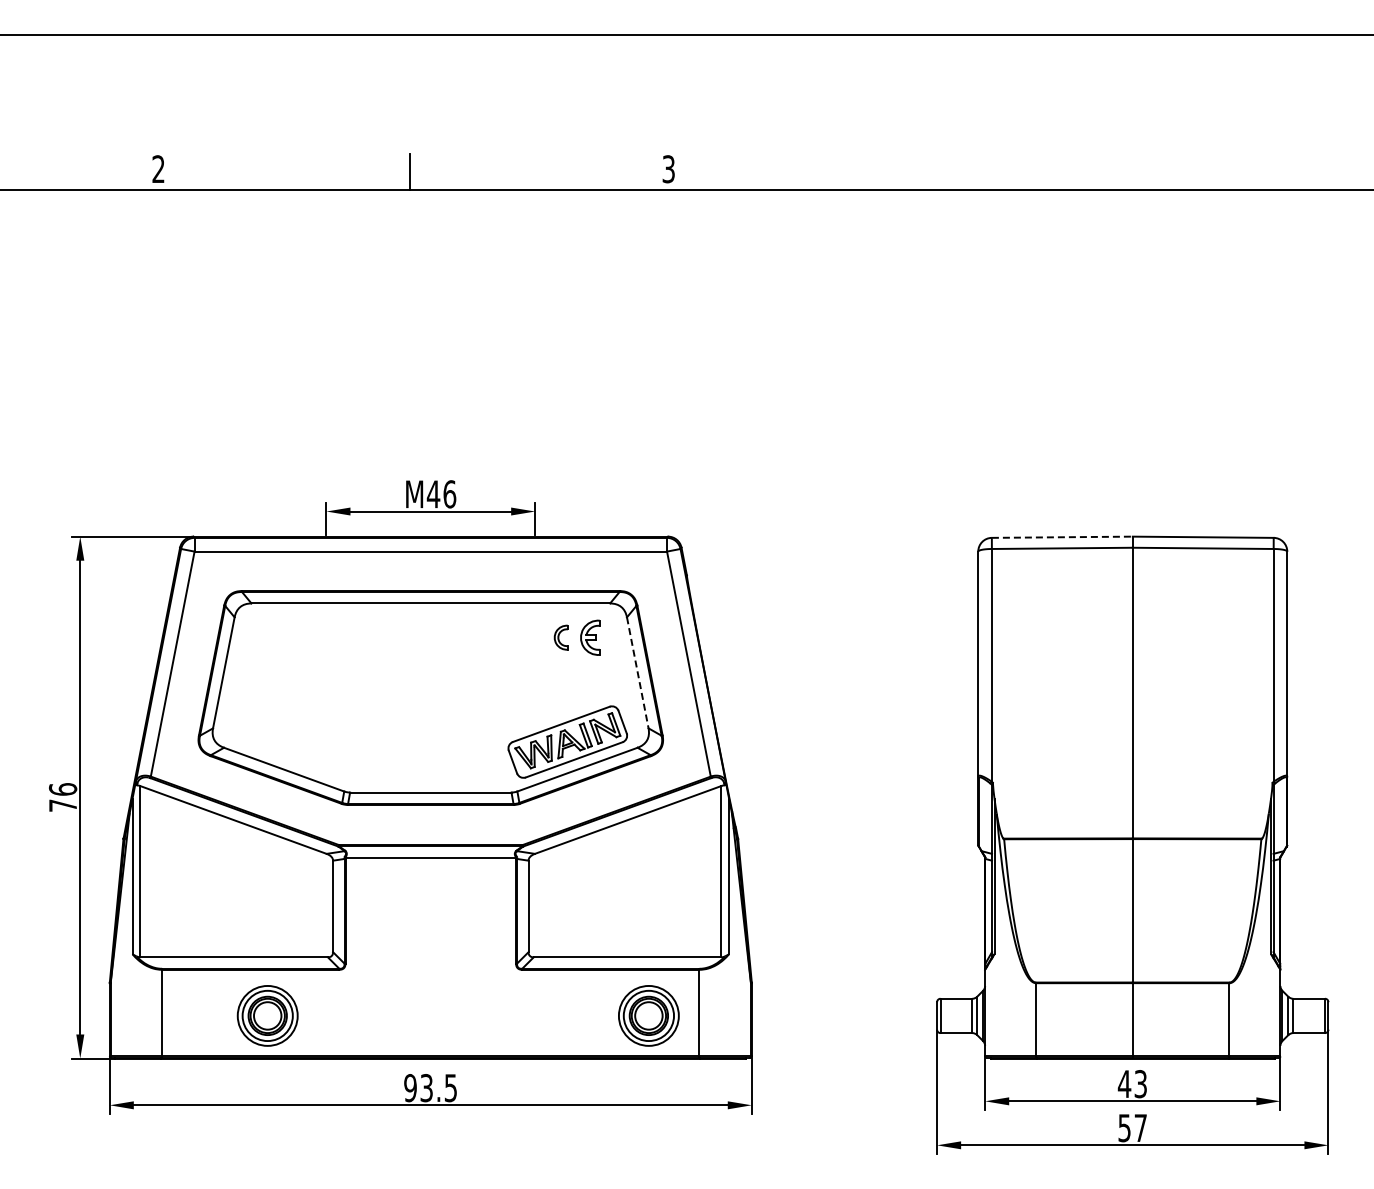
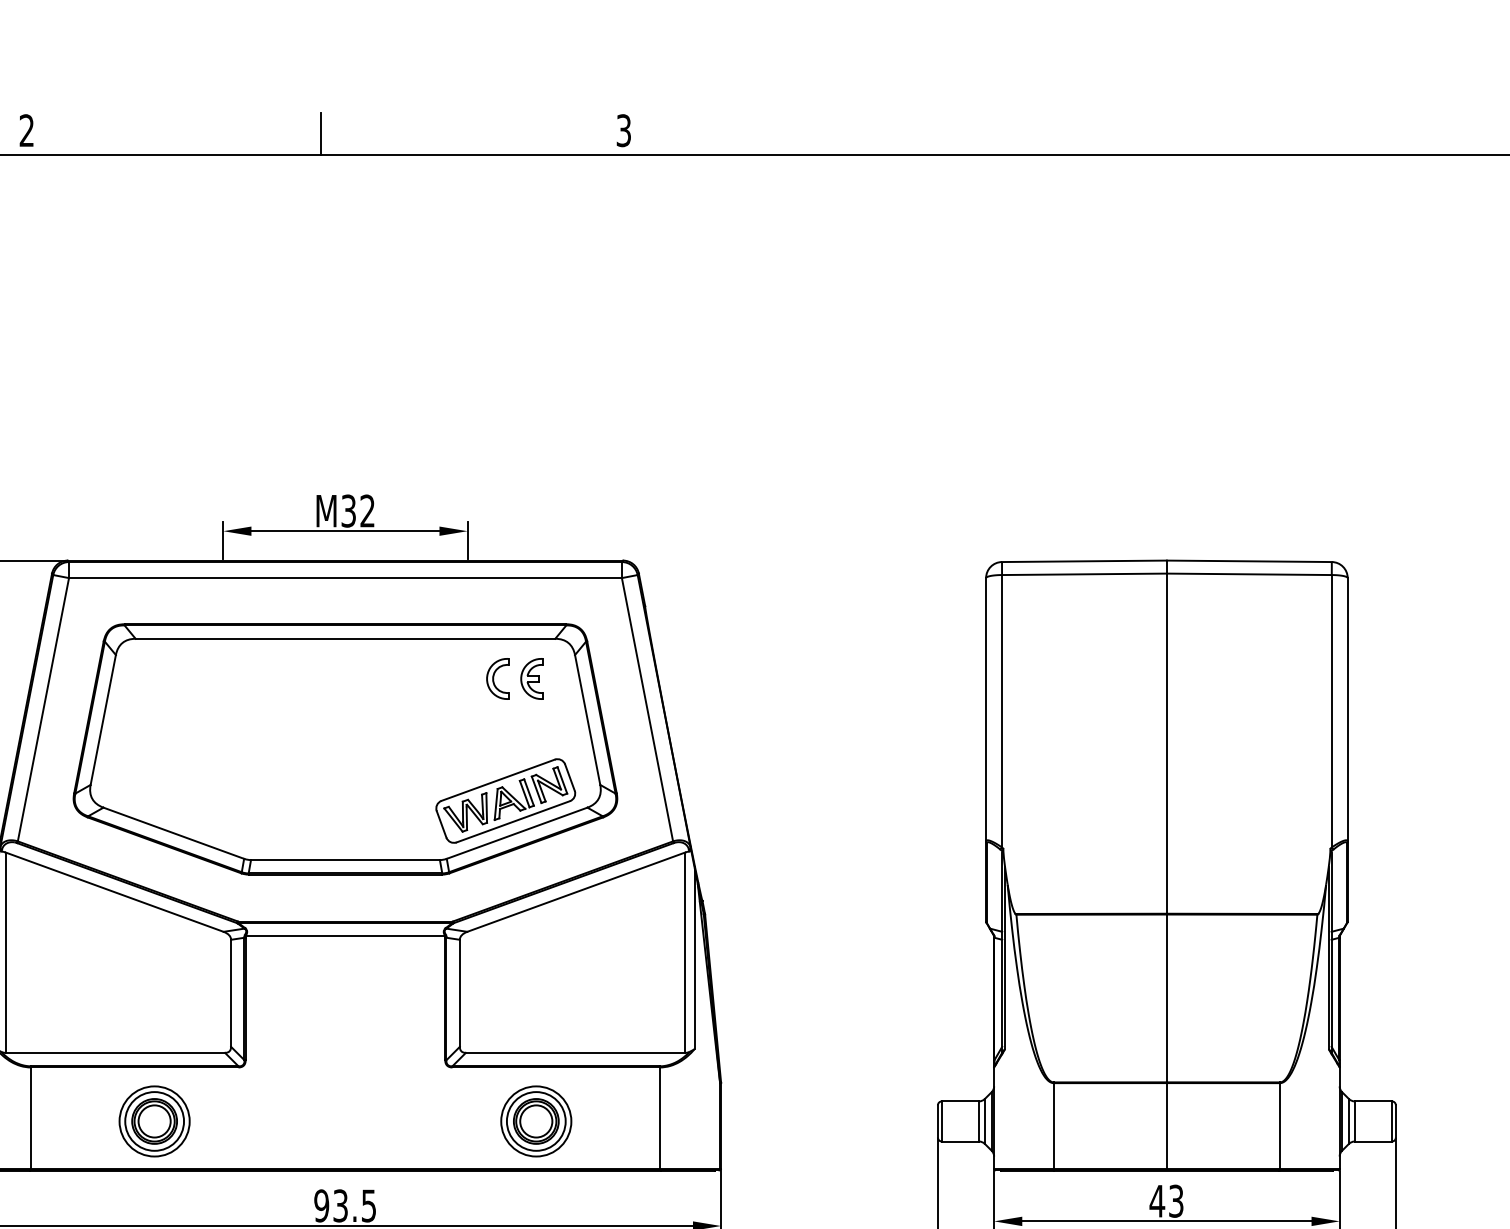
text: (441, 494) -> (357, 511), M46 -> M32
line: (1062, 537) -> (1084, 561), dashed -> solid
part: (561, 637) -> (498, 678), size x1.43
line: (637, 672) -> (587, 719), dashed -> solid
part: (648, 1015) -> (535, 1120), moved

